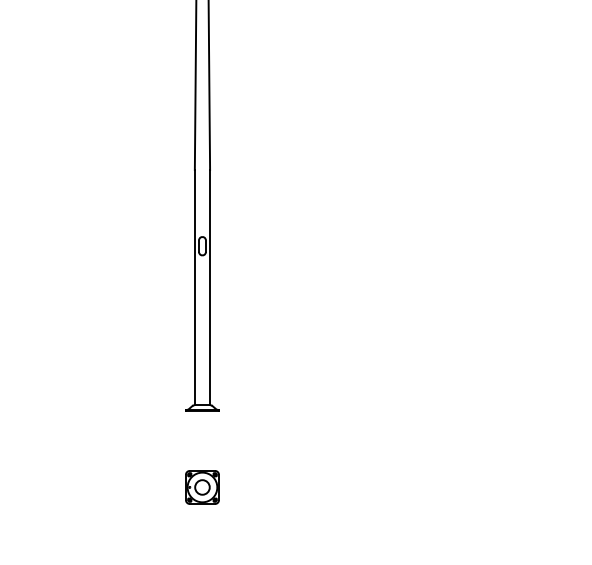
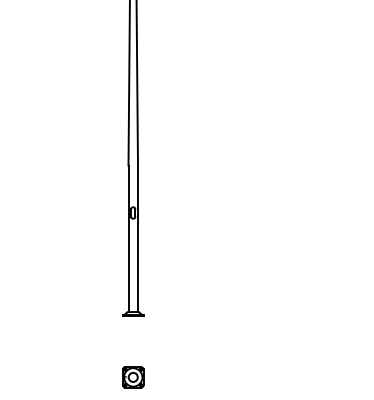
part: (202, 487) -> (133, 377), moved

